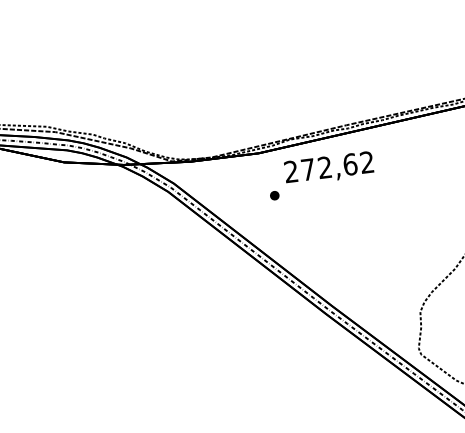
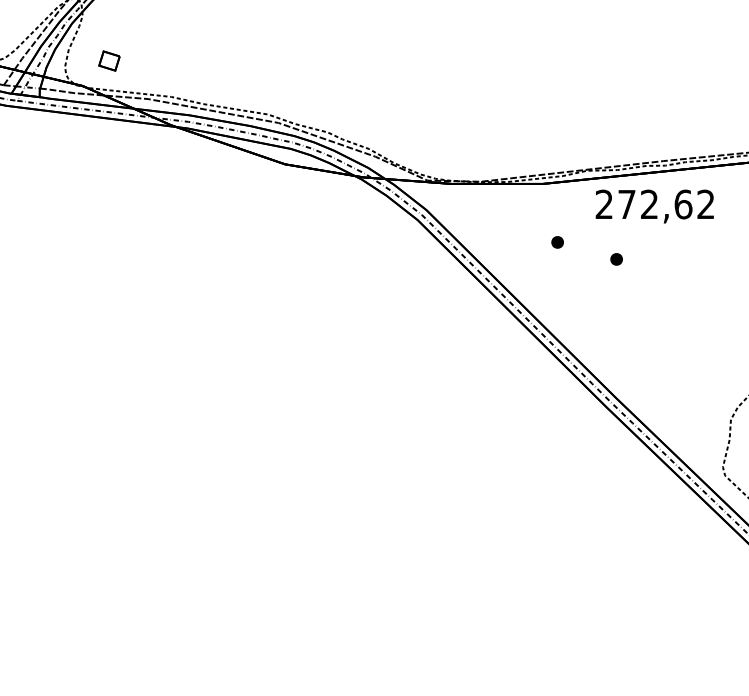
text: (328, 168) -> (654, 206), moved
part: (320, 203) -> (616, 259), added

